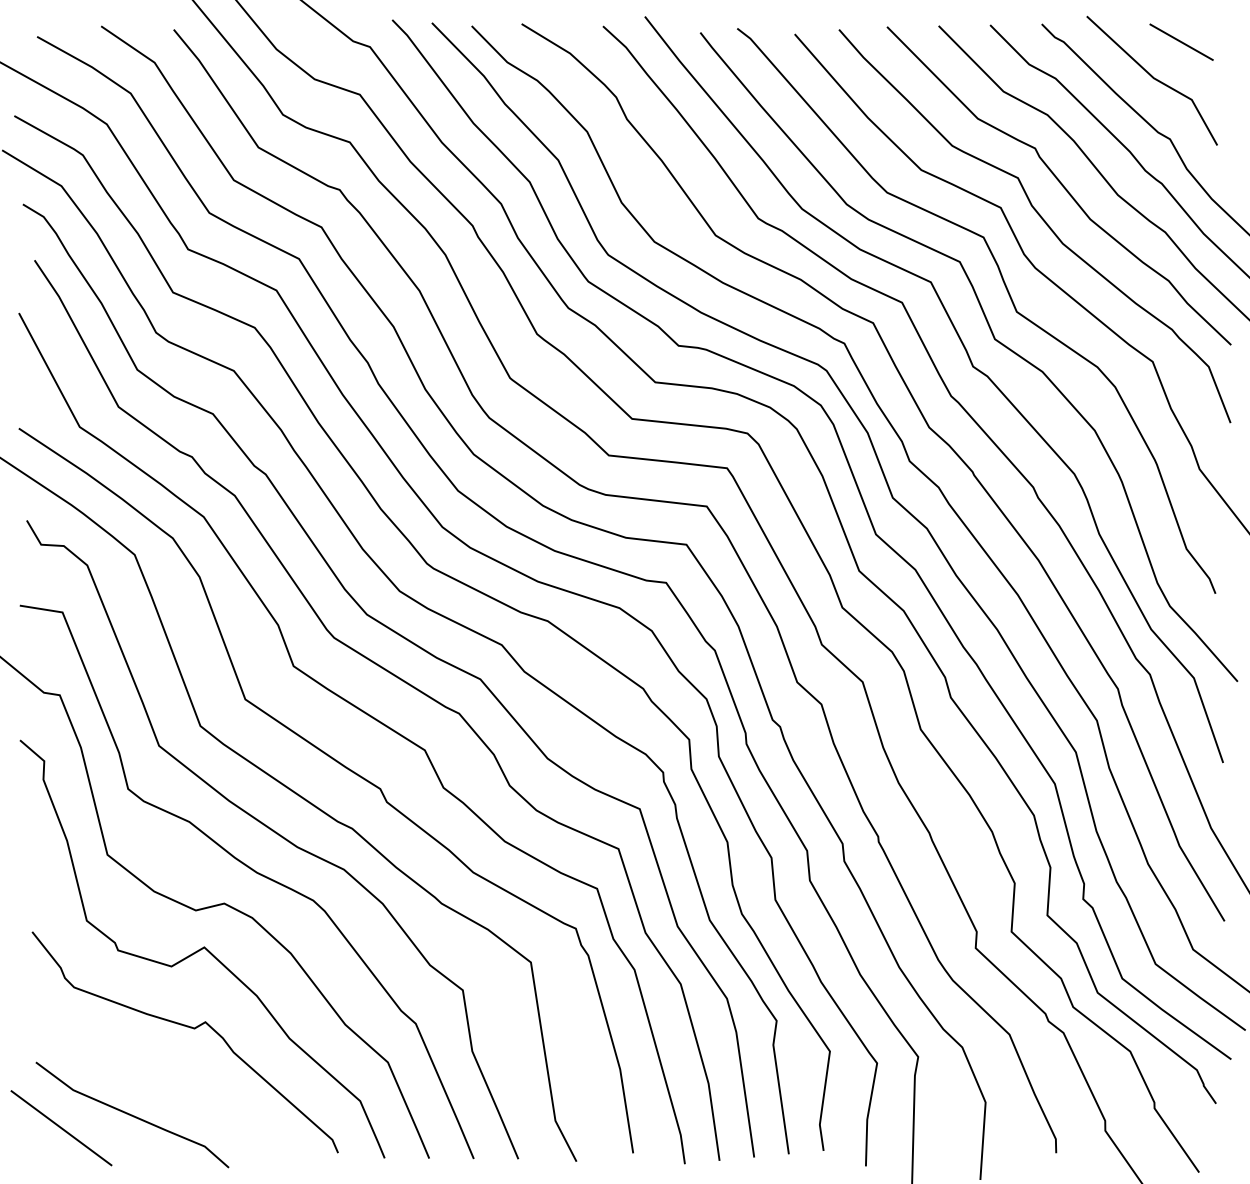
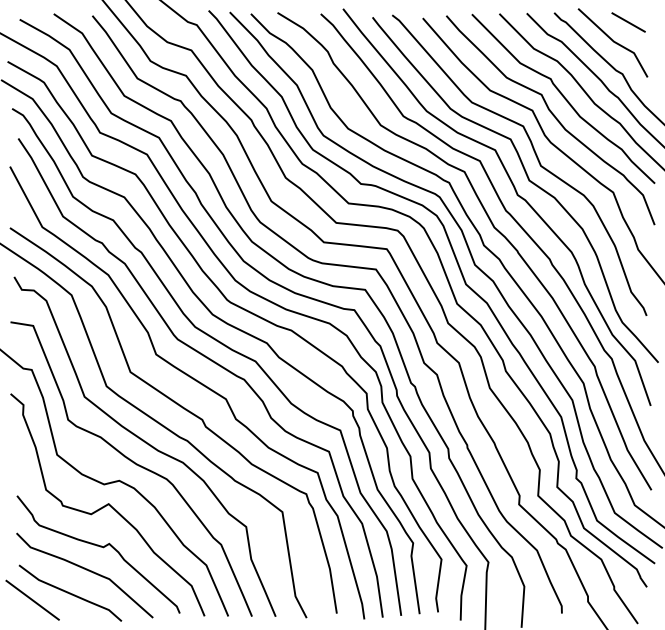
curve: (162, 1072) -> (86, 570), added

